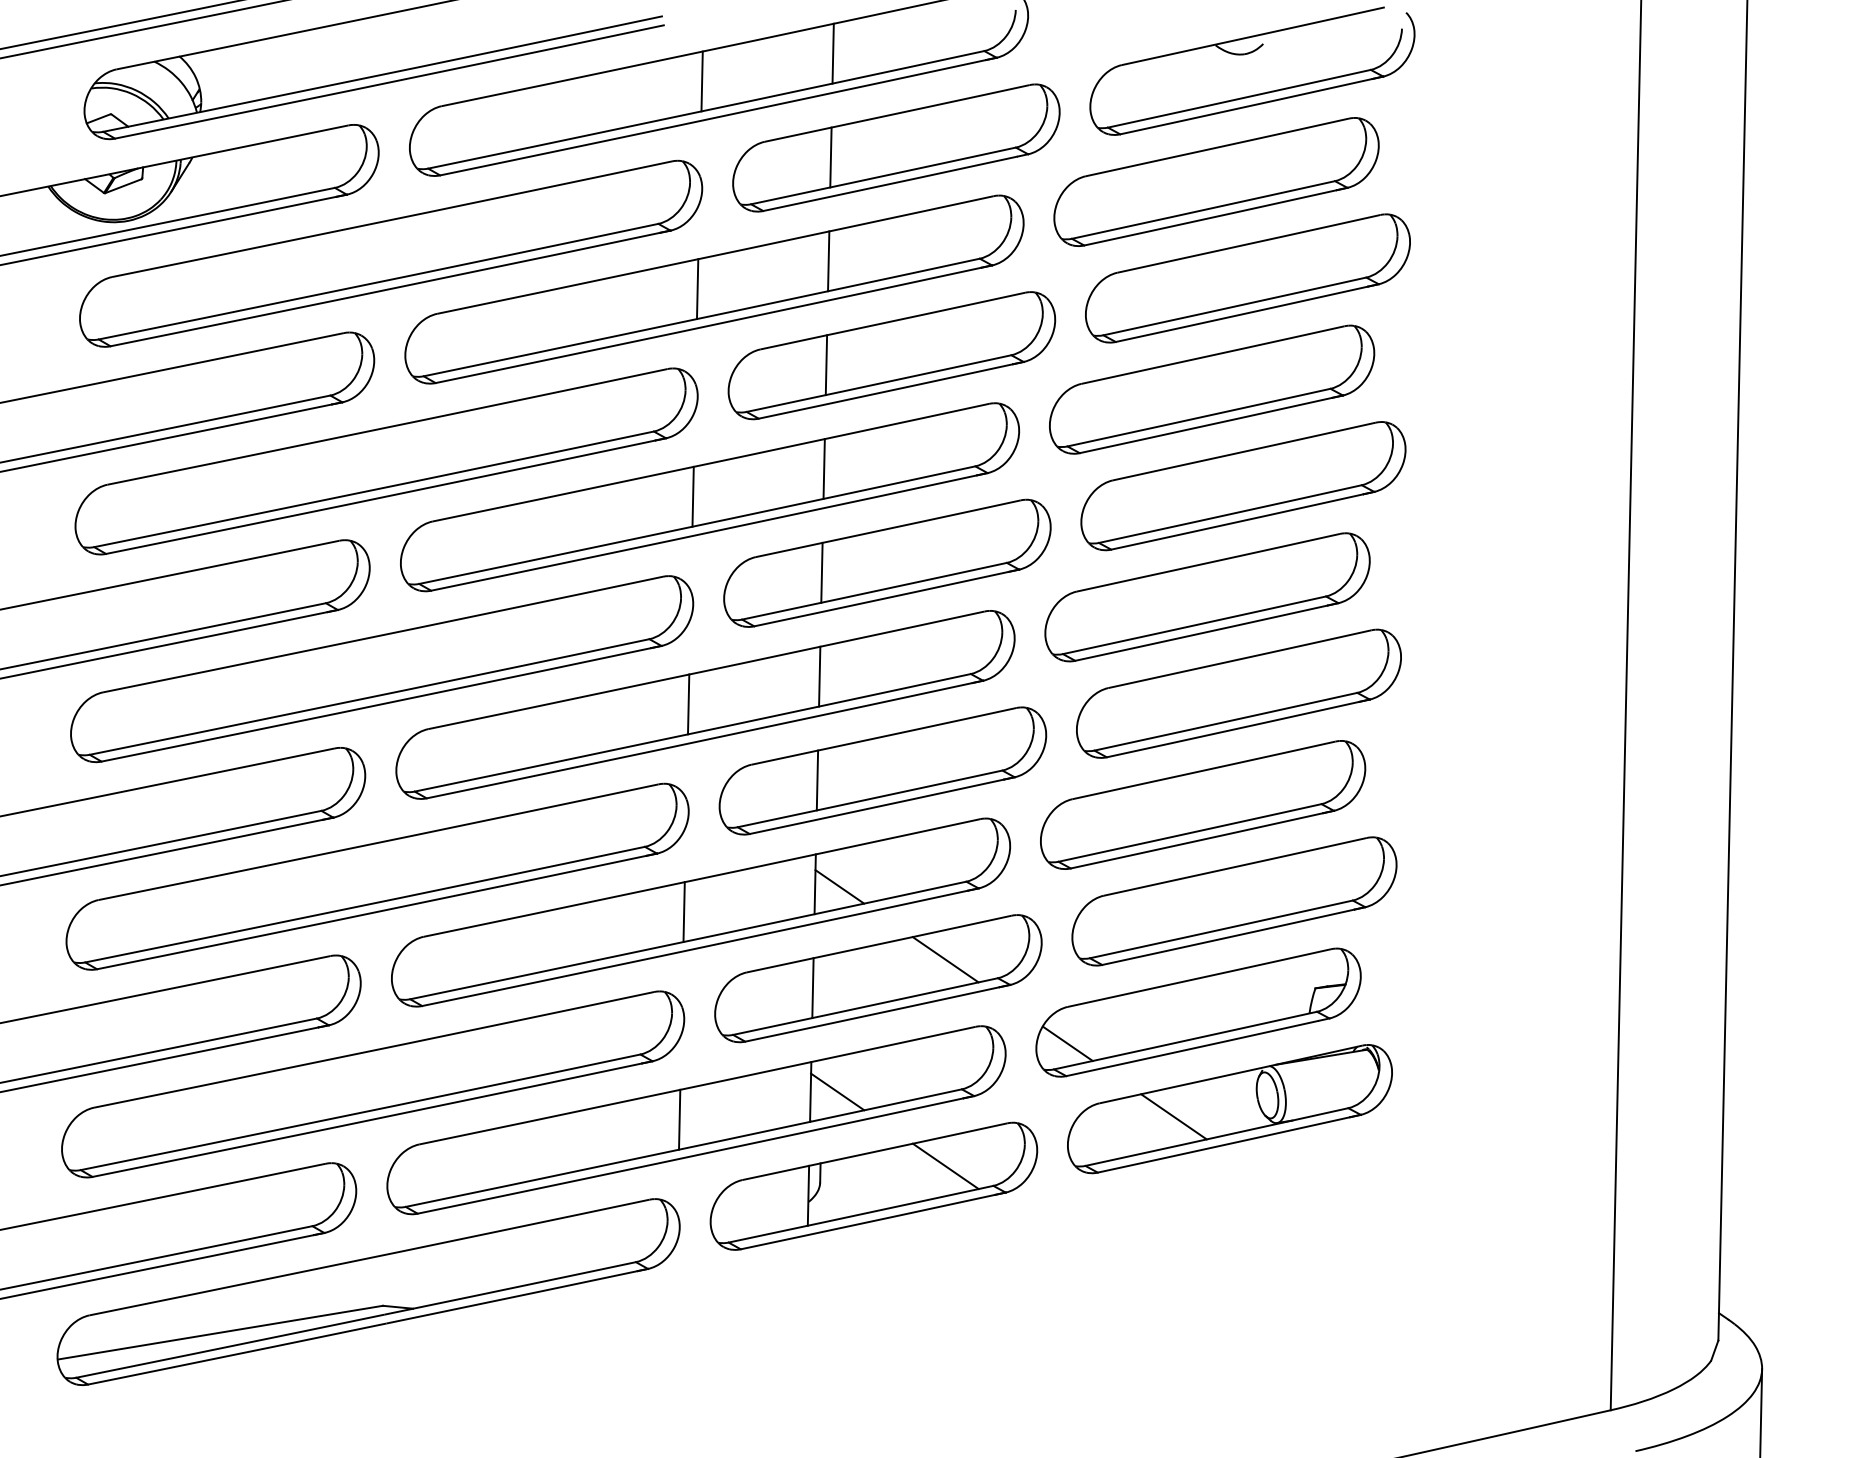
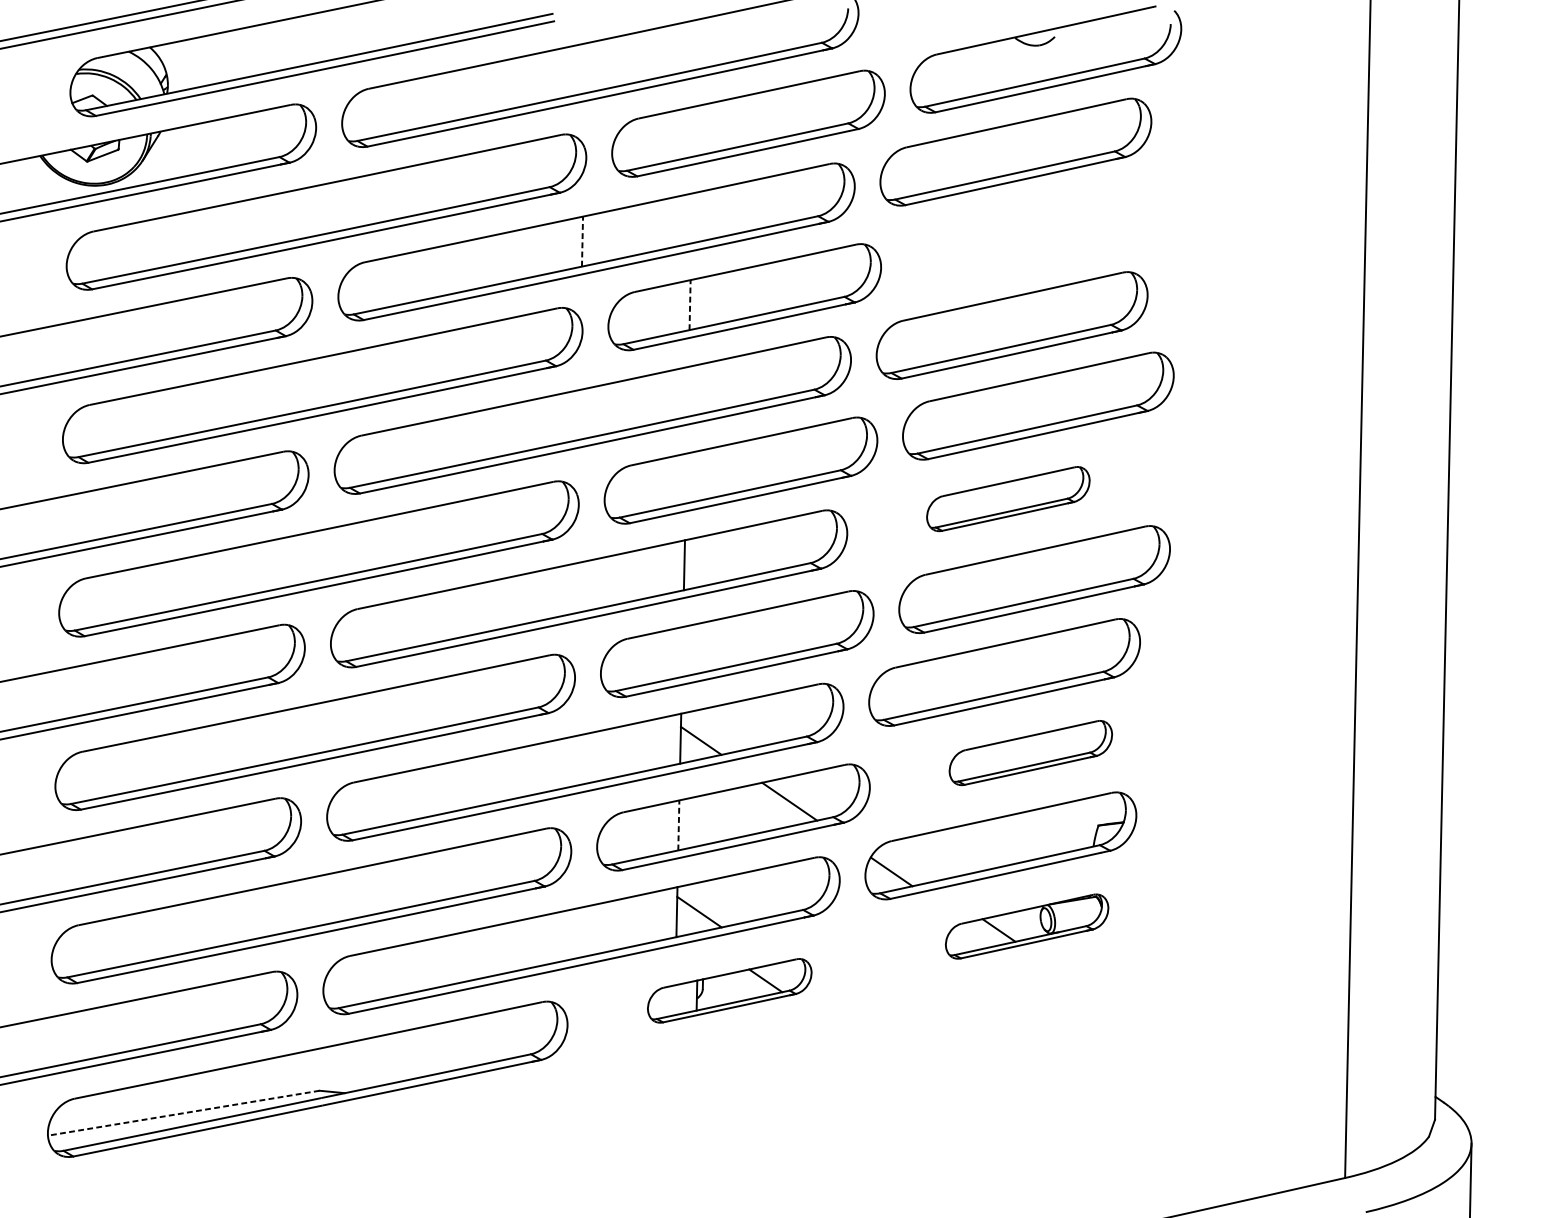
line: (832, 53) -> (695, 44), removed
line: (701, 81) -> (585, 68), removed
line: (830, 157) -> (693, 131), removed
line: (828, 261) -> (691, 218), removed
part: (1247, 278) -> (1041, 232), removed
line: (697, 289) -> (582, 241), solid -> dashed
line: (826, 365) -> (690, 305), solid -> dashed
line: (823, 468) -> (687, 391), removed
line: (692, 496) -> (578, 414), removed
line: (821, 572) -> (685, 478), removed
part: (1207, 597) -> (1008, 499), size x0.6
line: (688, 704) -> (574, 588), removed
line: (817, 780) -> (682, 652), removed
part: (1234, 901) -> (1030, 753), size x0.6
line: (683, 912) -> (570, 762), removed
line: (812, 988) -> (678, 825), solid -> dashed
part: (1229, 1109) -> (1026, 926), size x0.6
line: (679, 1119) -> (567, 935), removed
part: (873, 1185) -> (729, 990), size x0.6
line: (220, 1332) -> (184, 1113), solid -> dashed

